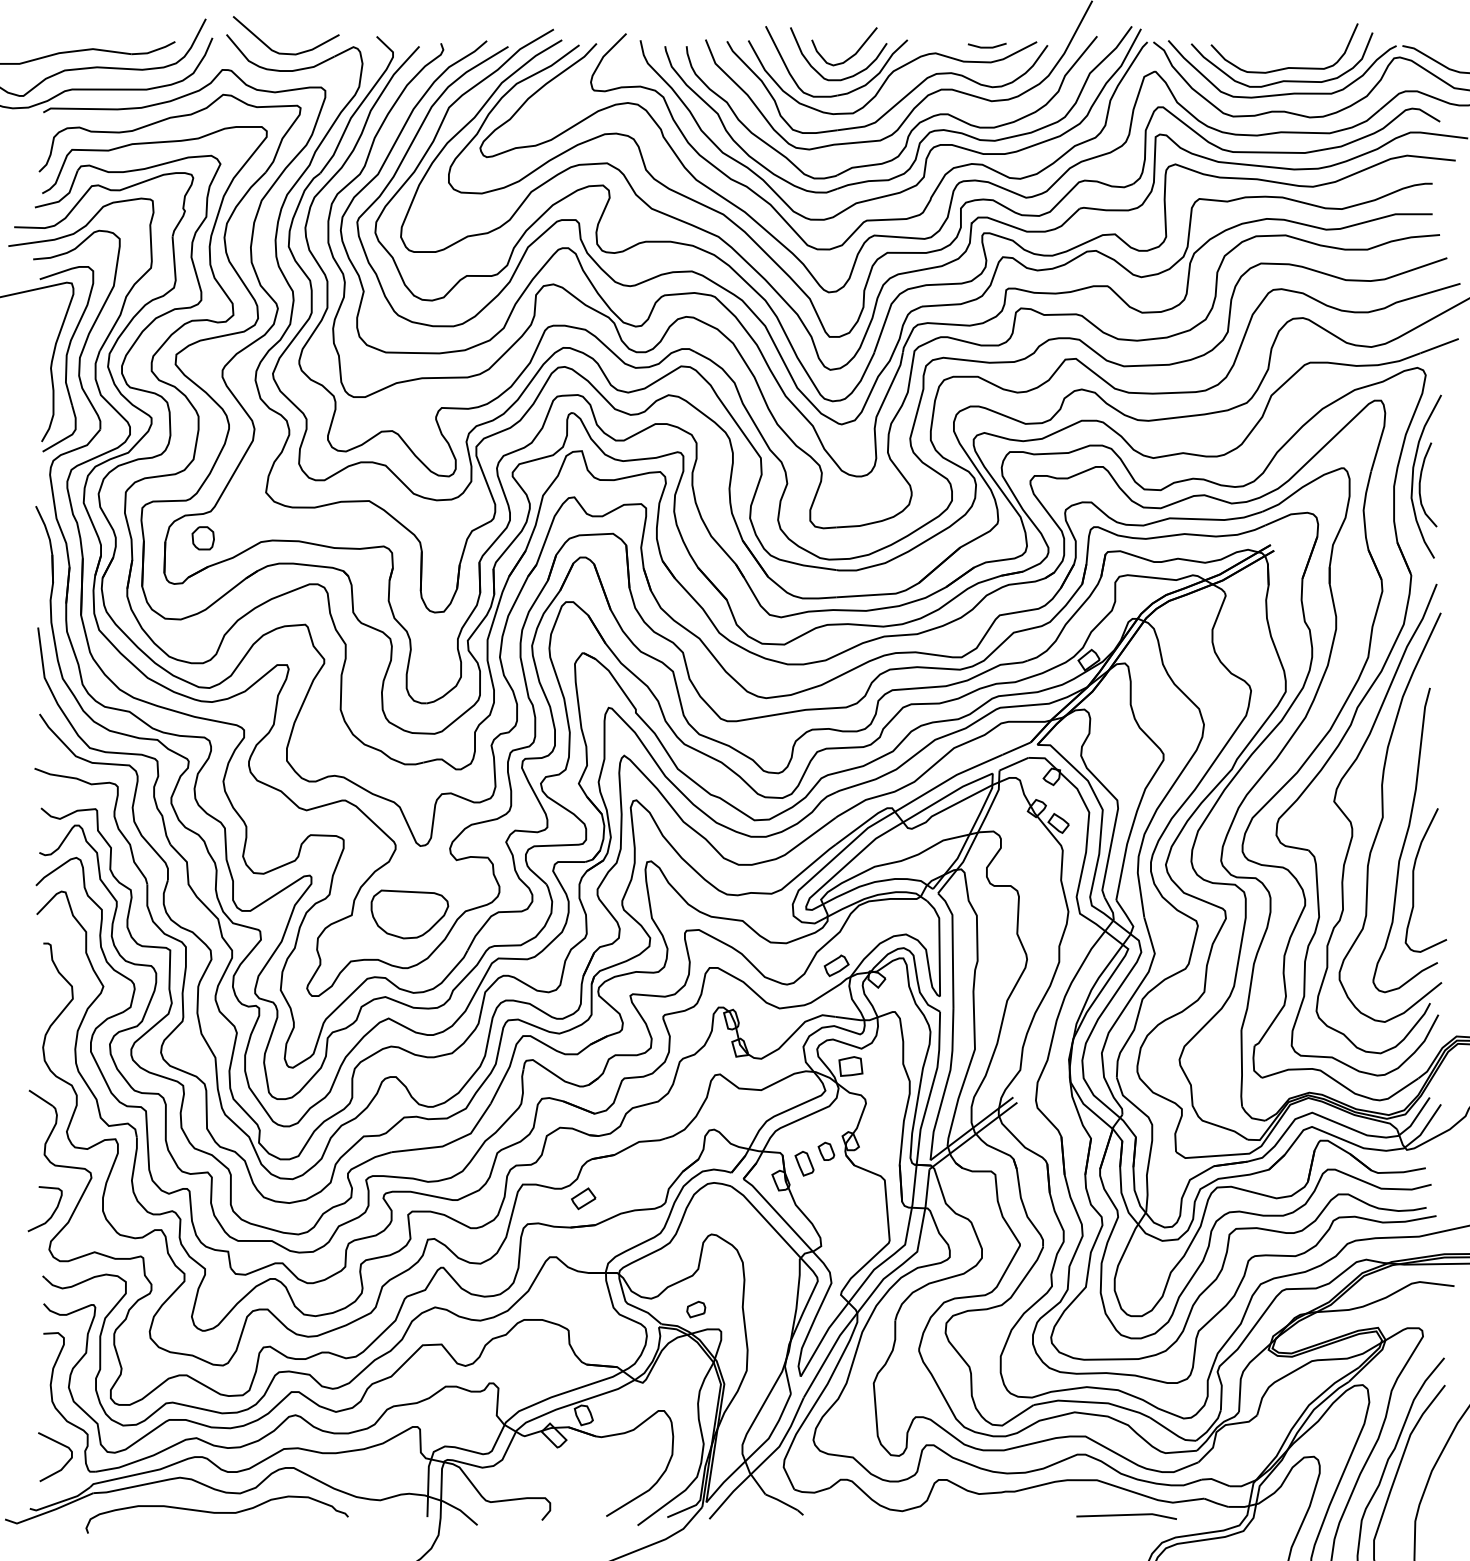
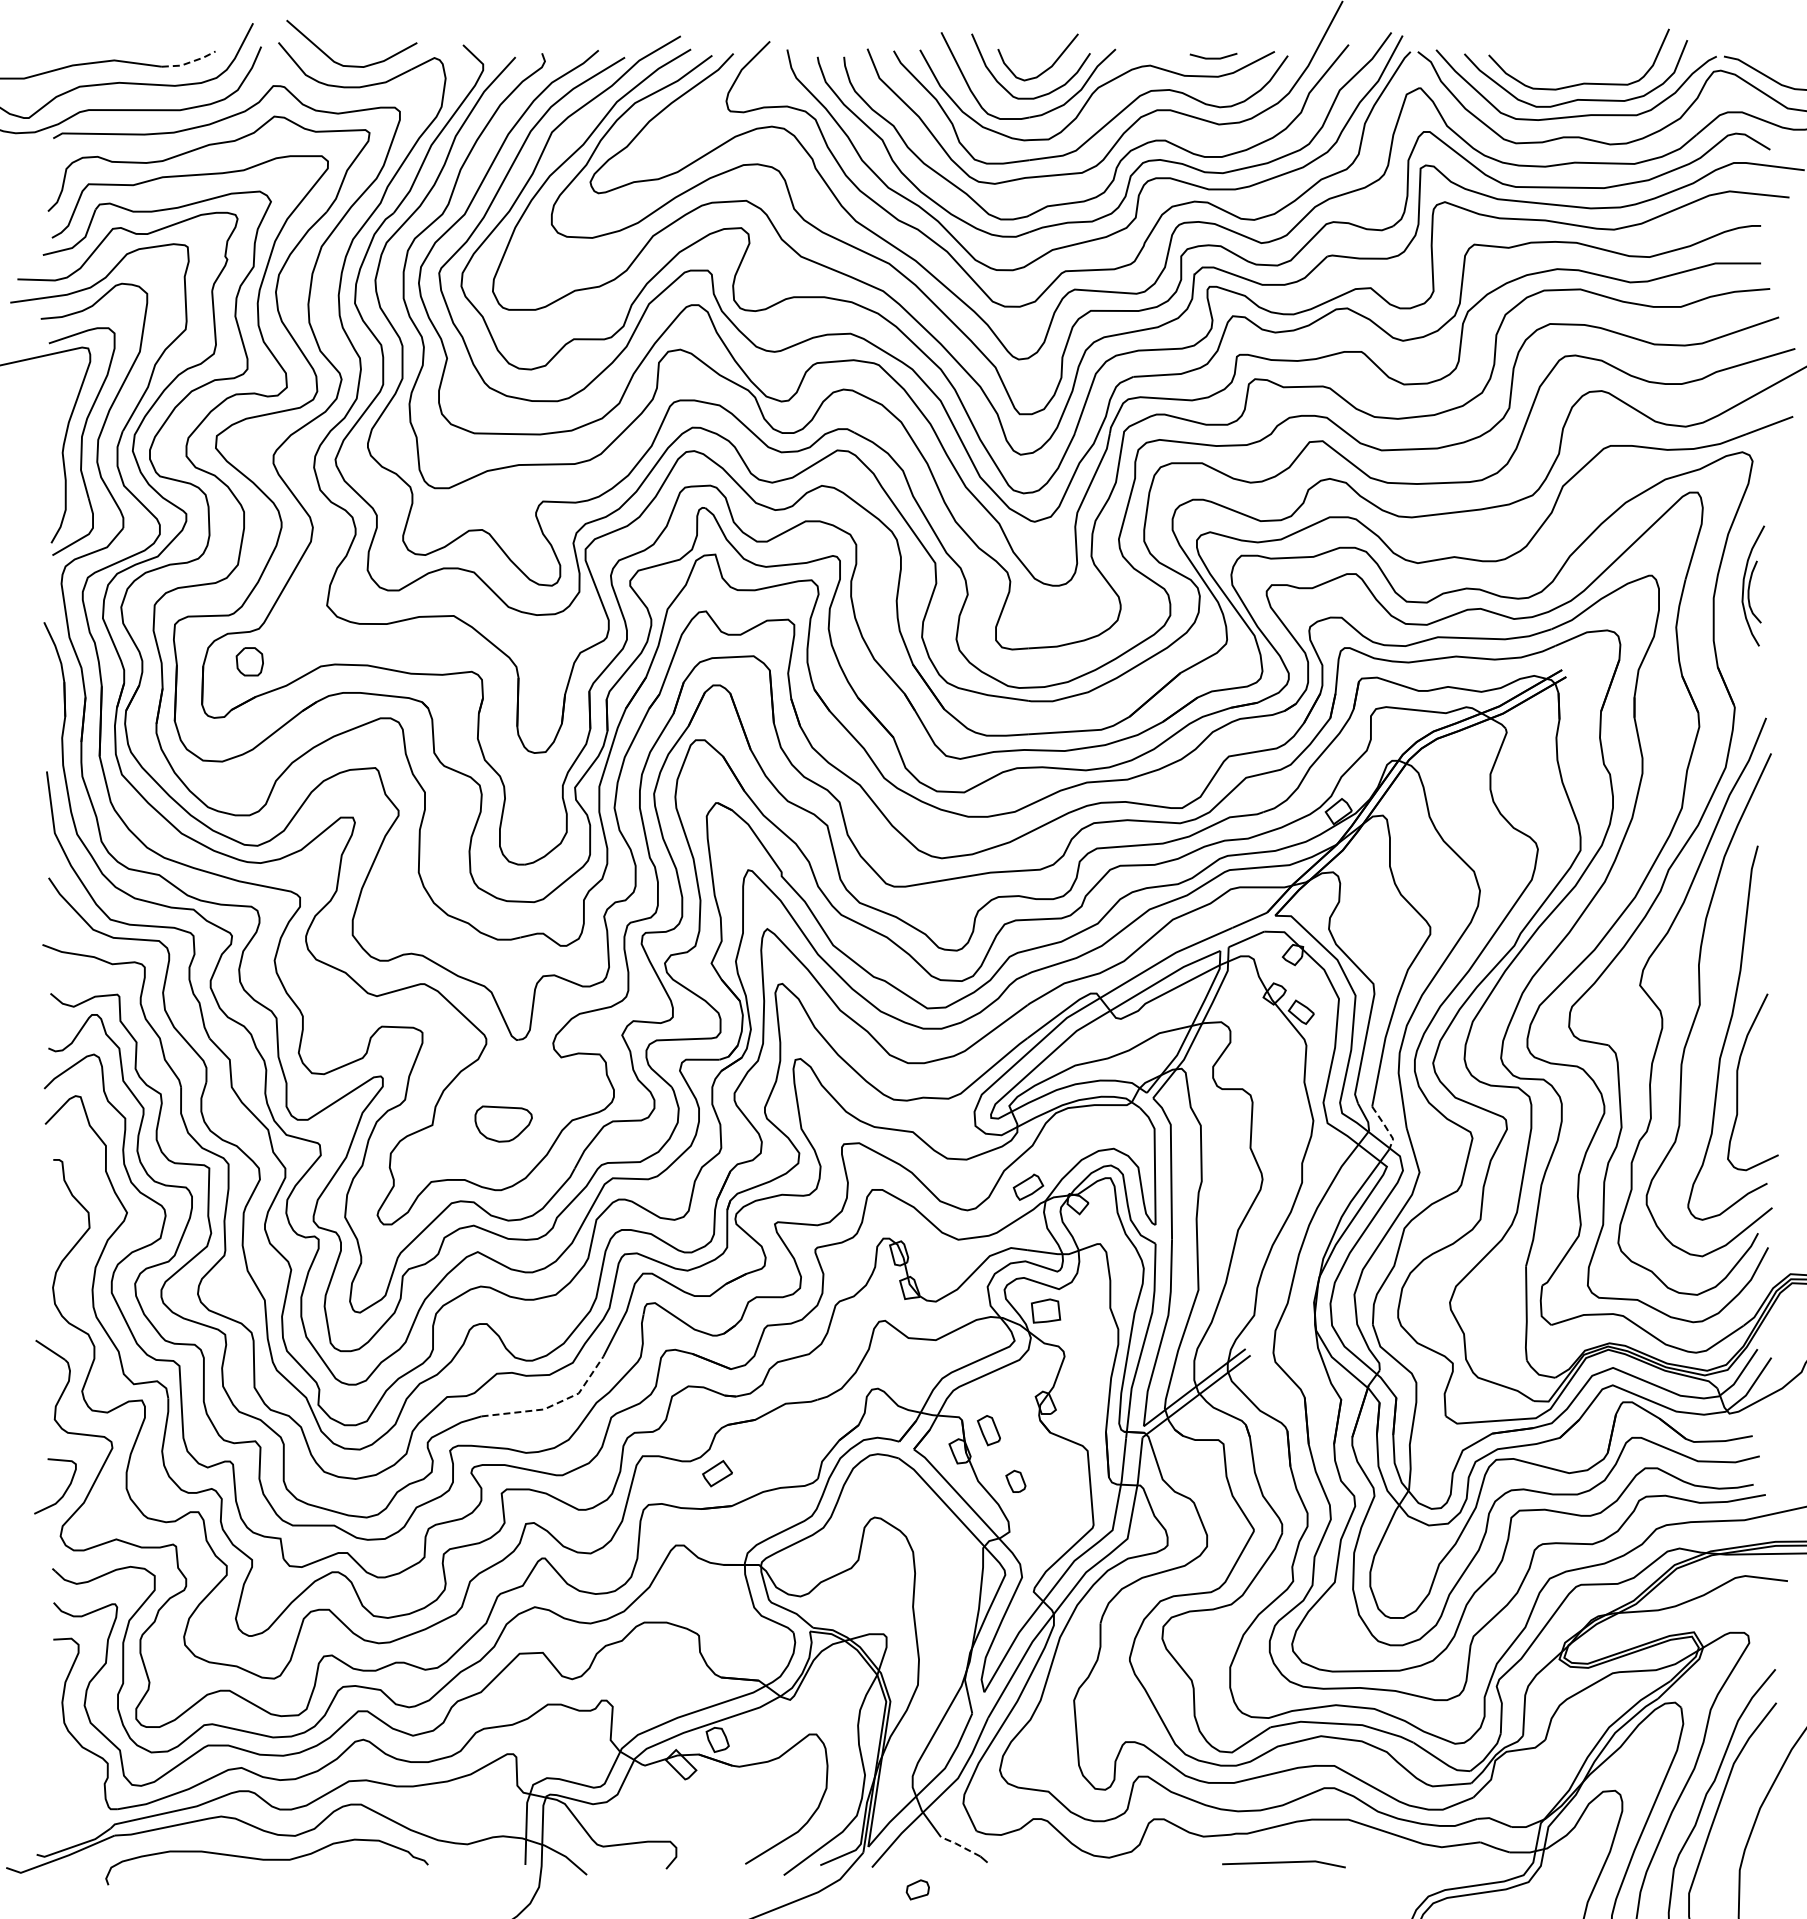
line: (154, 50) -> (189, 62), solid -> dashed
part: (1426, 476) -> (1753, 585), size x0.6
part: (409, 913) -> (503, 1123), size x0.6
line: (1127, 917) -> (1386, 1127), solid -> dashed
line: (450, 1142) -> (553, 1404), solid -> dashed
part: (826, 1150) -> (1015, 1480), moved
part: (695, 1309) -> (917, 1889), moved
curve: (63, 1465) -> (78, 1801), removed
line: (781, 1502) -> (960, 1846), solid -> dashed
line: (1126, 1515) -> (1283, 1863), moved

